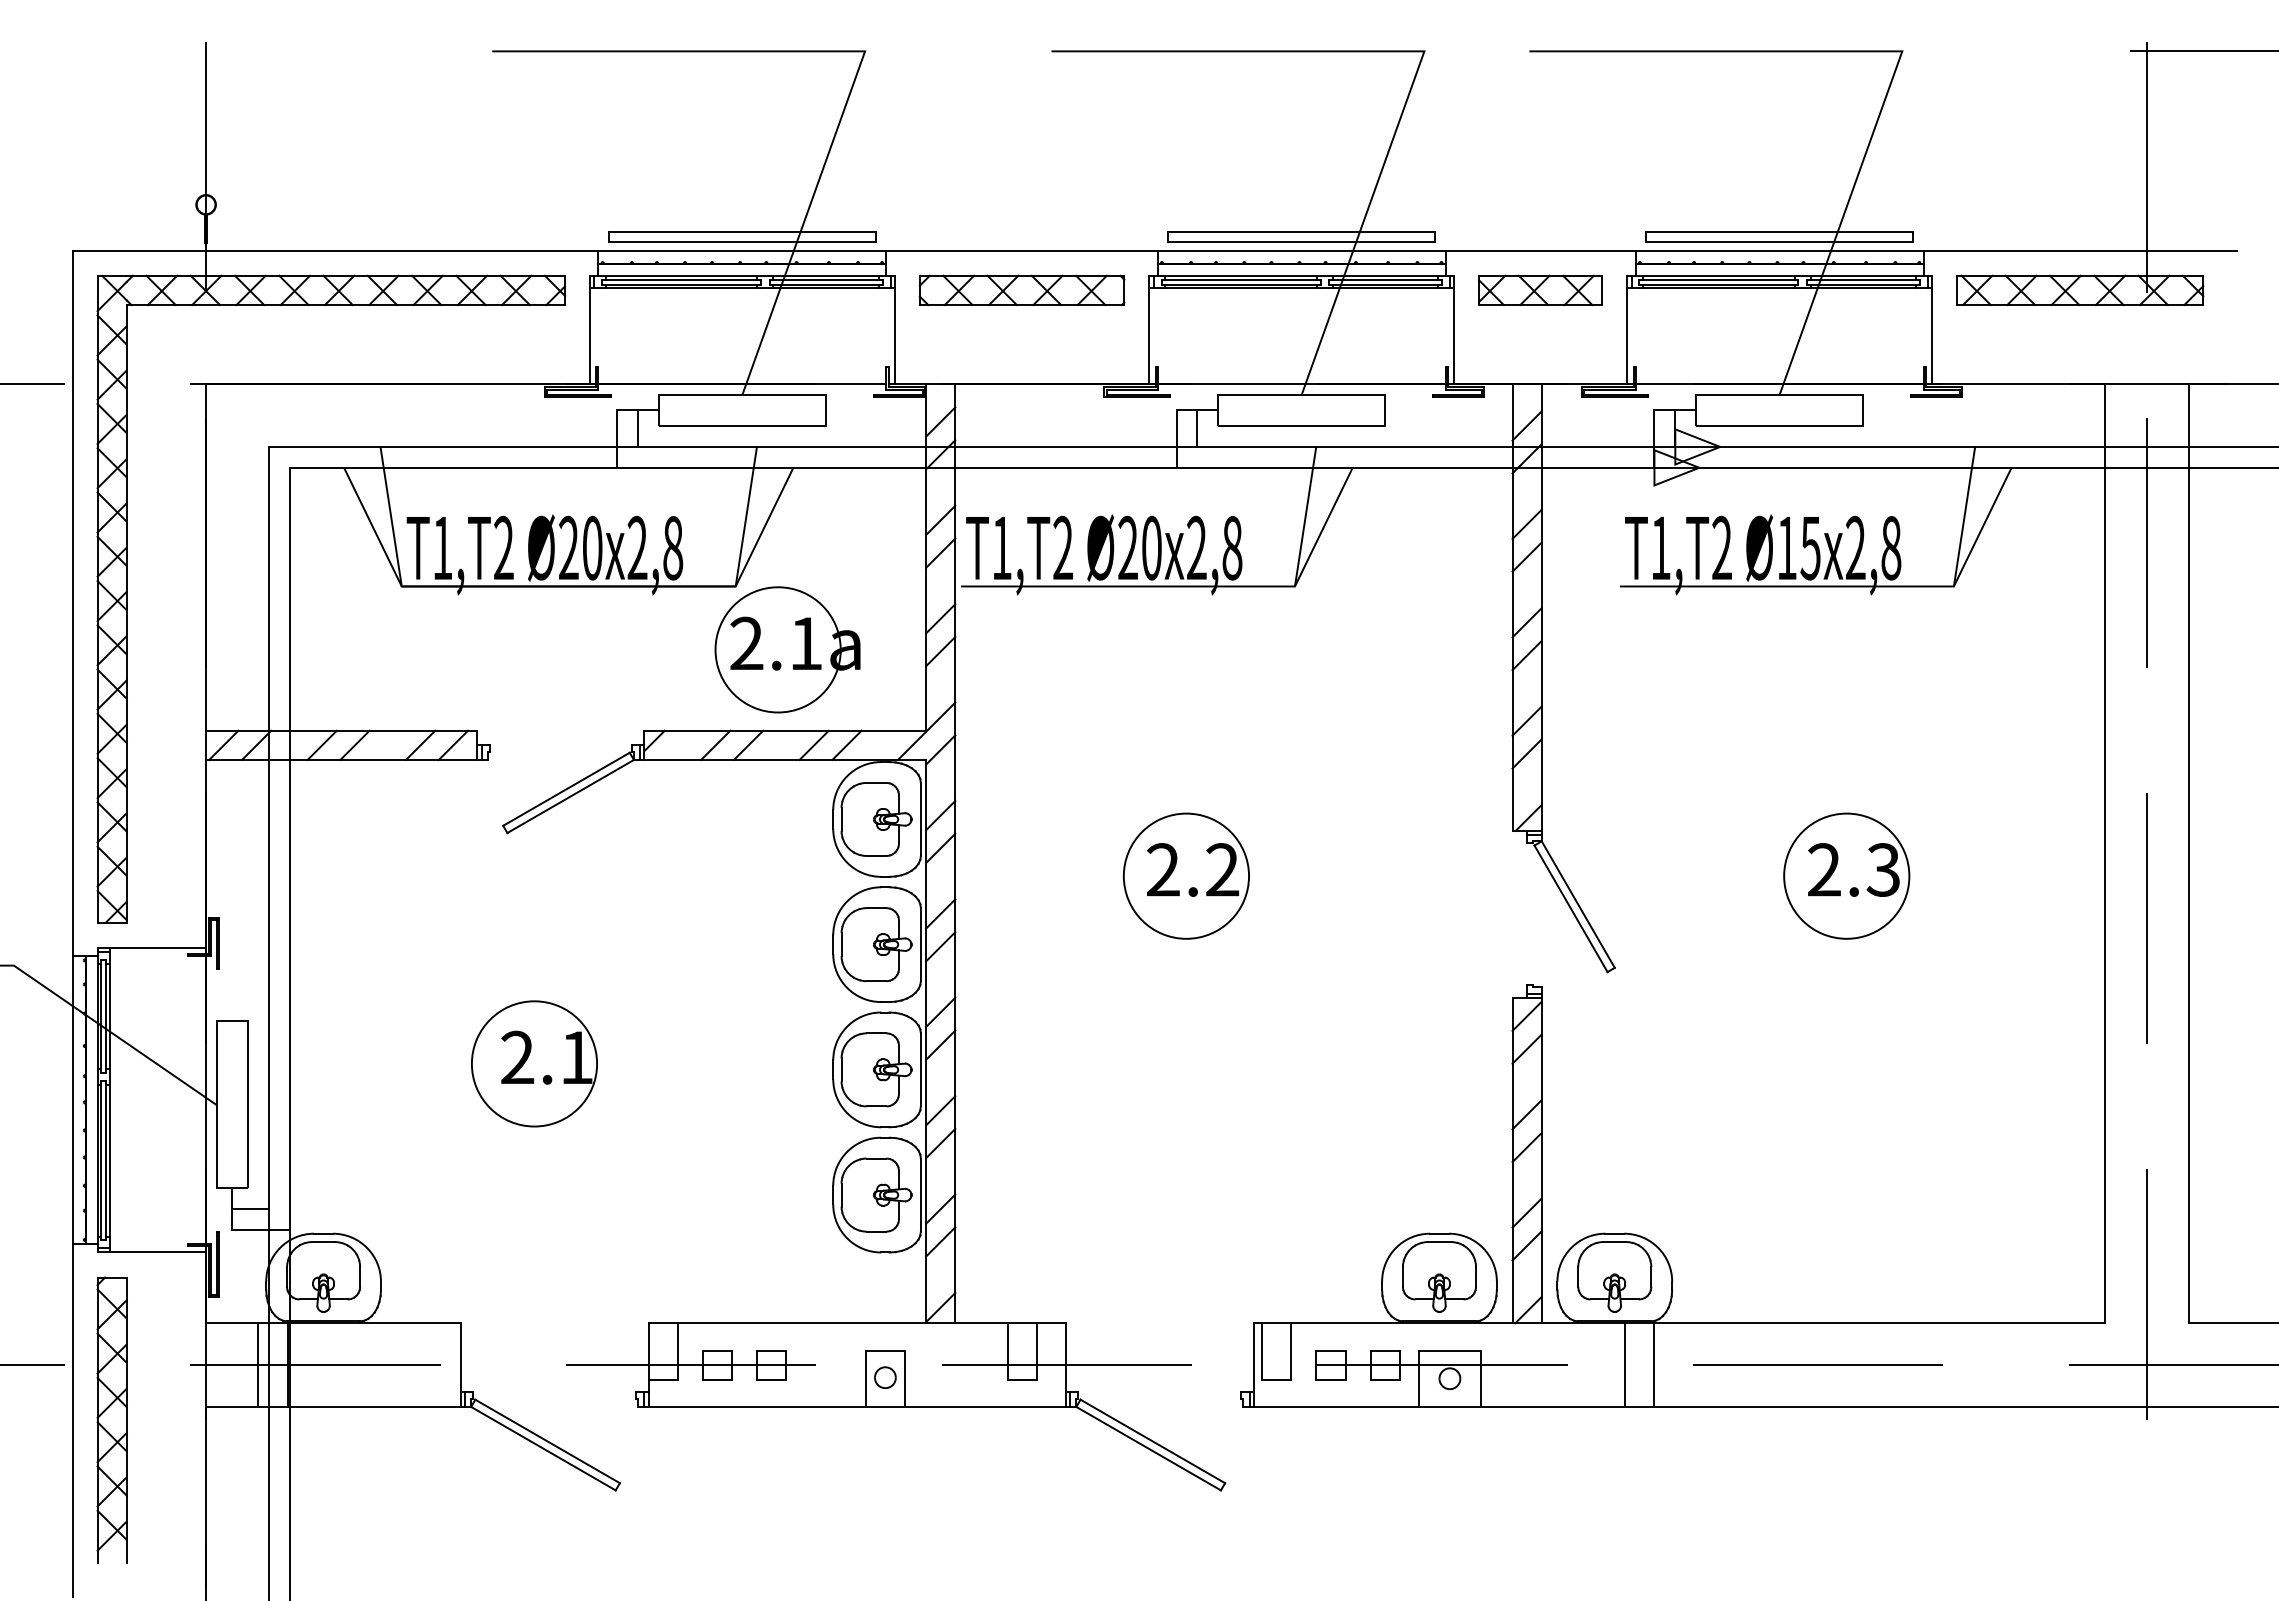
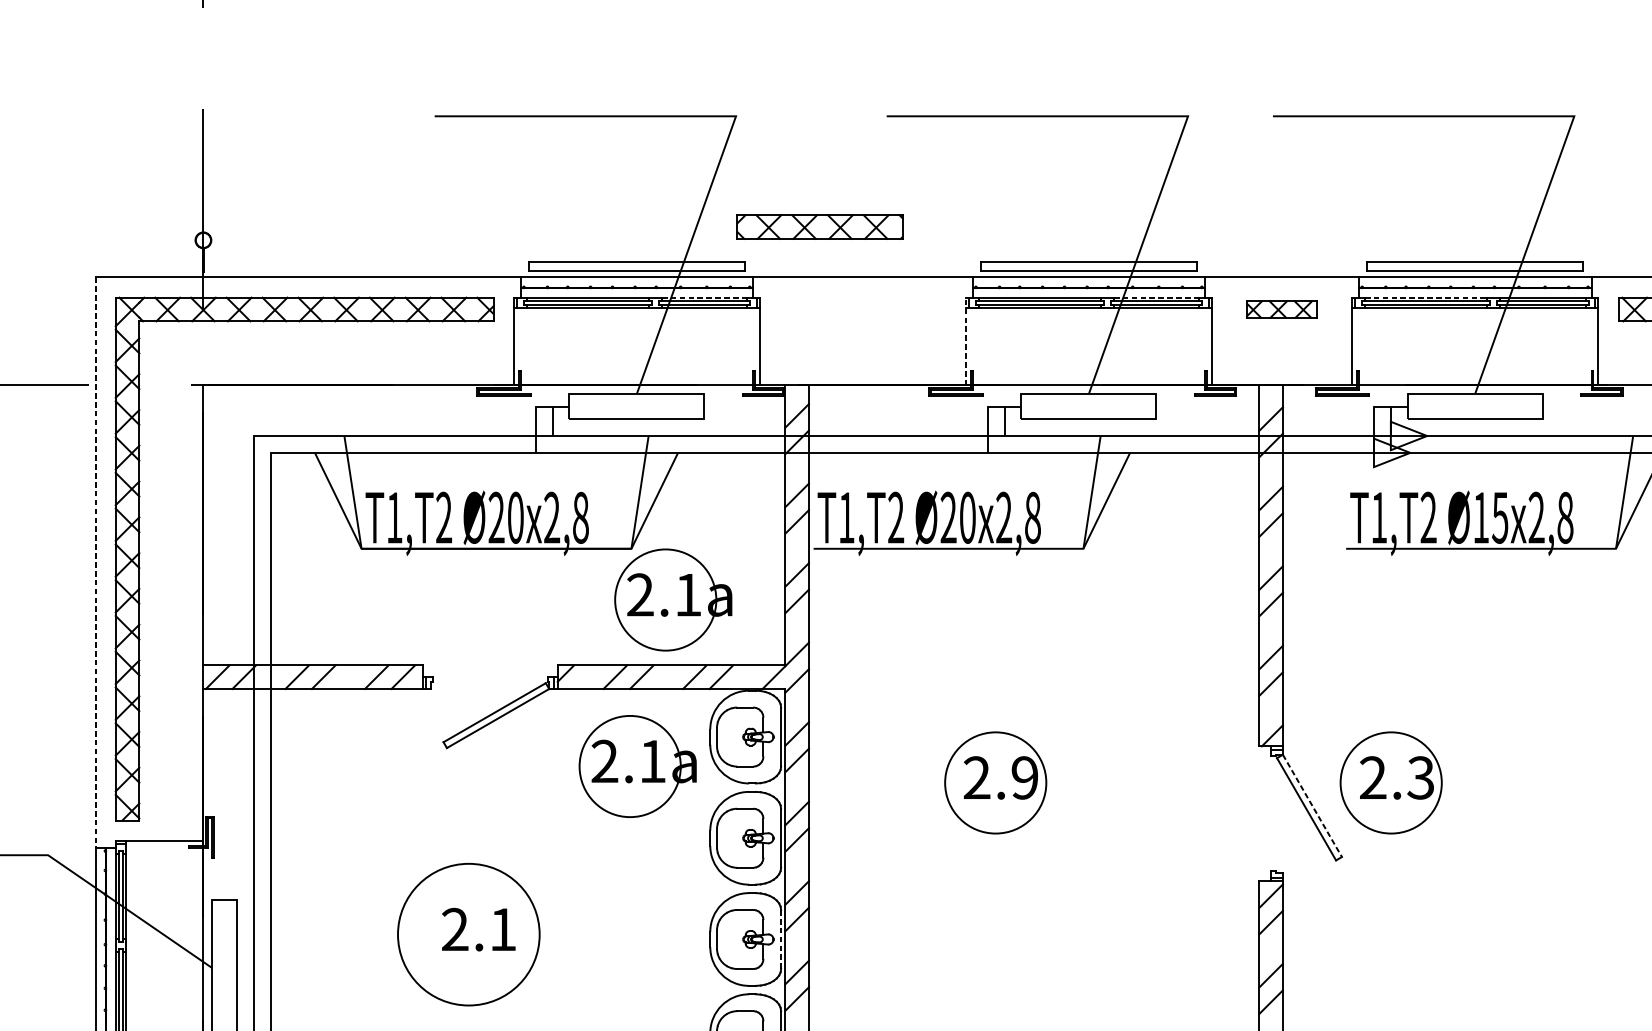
line: (826, 275) -> (704, 297), solid -> dashed
line: (1385, 275) -> (1156, 297), solid -> dashed
line: (1718, 275) -> (1425, 297), solid -> dashed
part: (1021, 290) -> (819, 227), moved
part: (1540, 290) -> (1281, 309), size x0.7
line: (1149, 329) -> (965, 341), solid -> dashed
line: (72, 603) -> (95, 562), solid -> dashed
part: (743, 855) -> (637, 766), added
text: (1222, 869) -> (1024, 777), 2.2 -> 2.9
part: (1846, 875) -> (1391, 782), moved
line: (1578, 905) -> (1312, 806), solid -> dashed
circle: (534, 1063) -> (468, 934), size x1.4
line: (920, 1069) -> (780, 939), solid -> dashed

